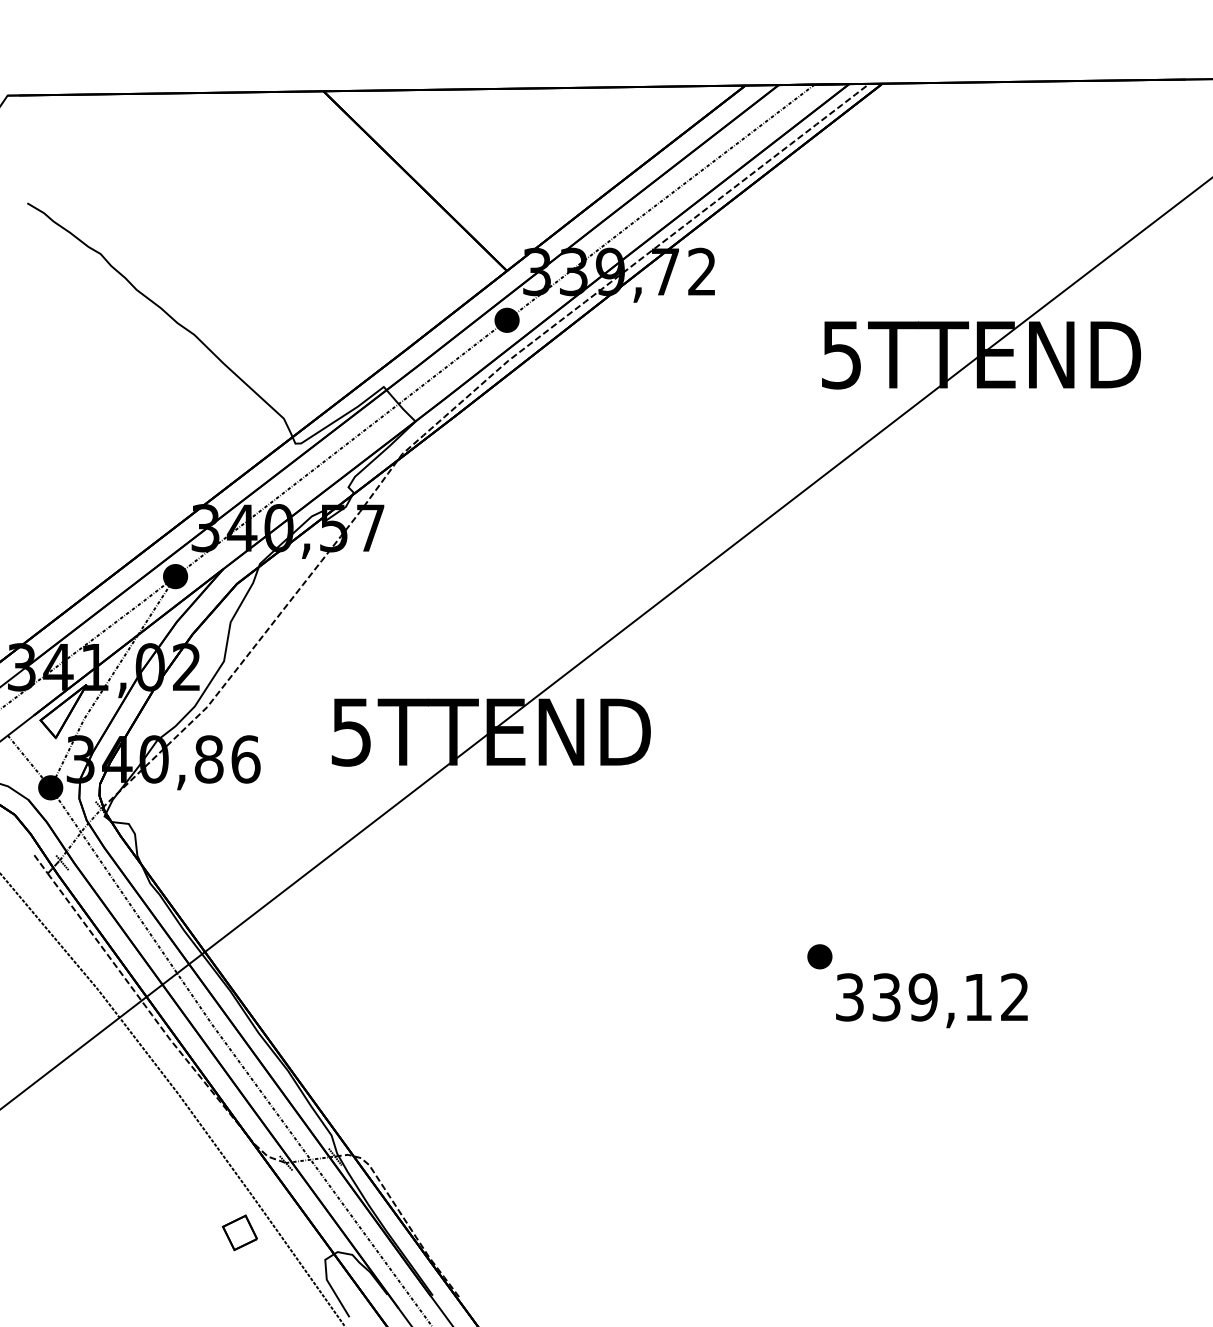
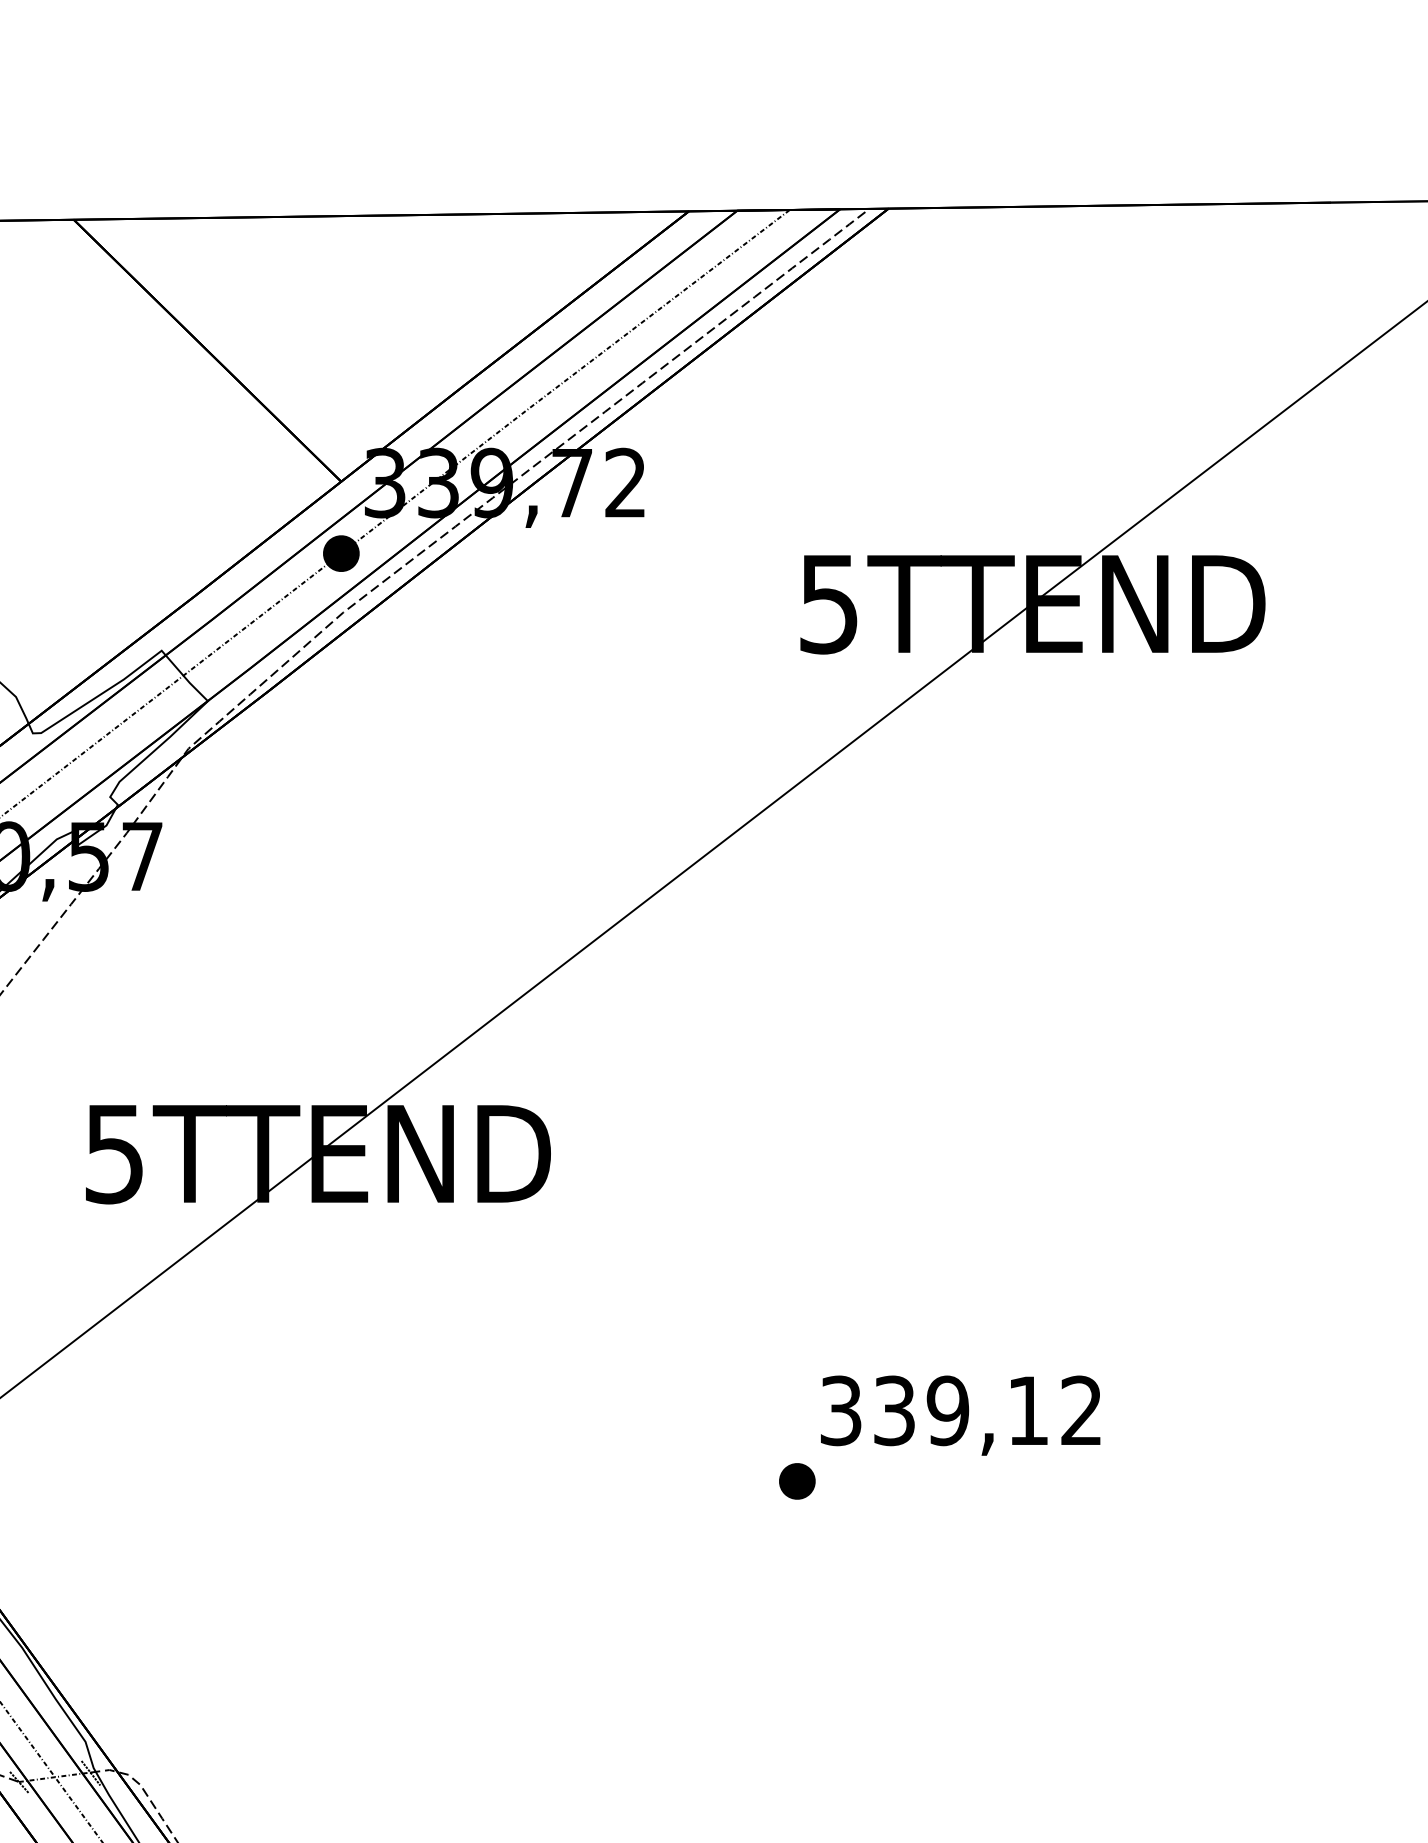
text: (931, 1000) -> (960, 1415), moved

